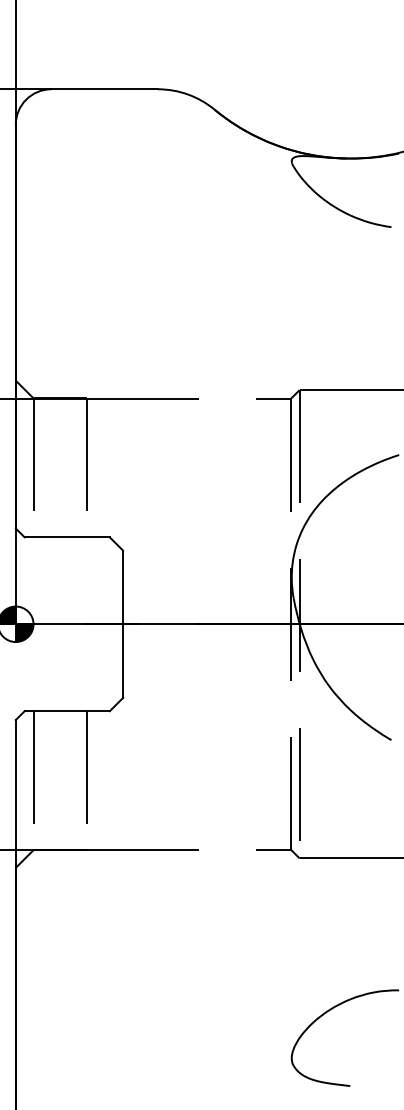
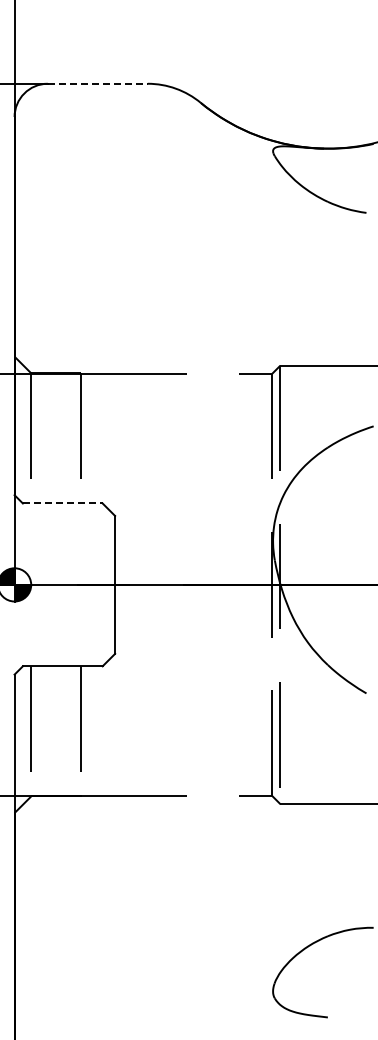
line: (104, 88) -> (97, 83), solid -> dashed
line: (66, 537) -> (62, 503), solid -> dashed

